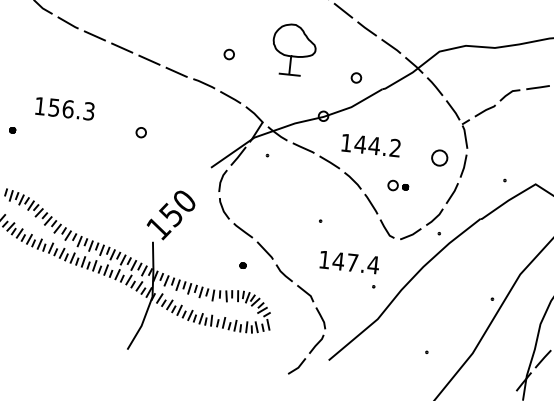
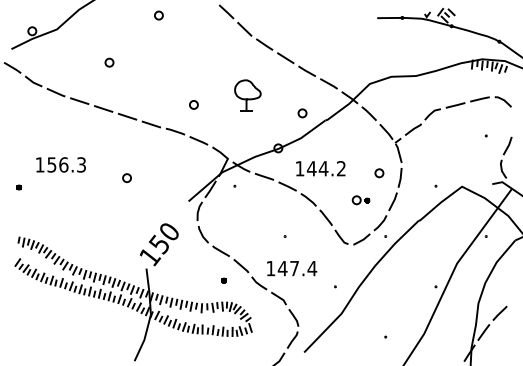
part: (293, 50) -> (247, 95), size x0.71
part: (439, 158) -> (379, 173), size x0.62
part: (397, 186) -> (360, 200), moved
text: (350, 262) -> (292, 268), moved

